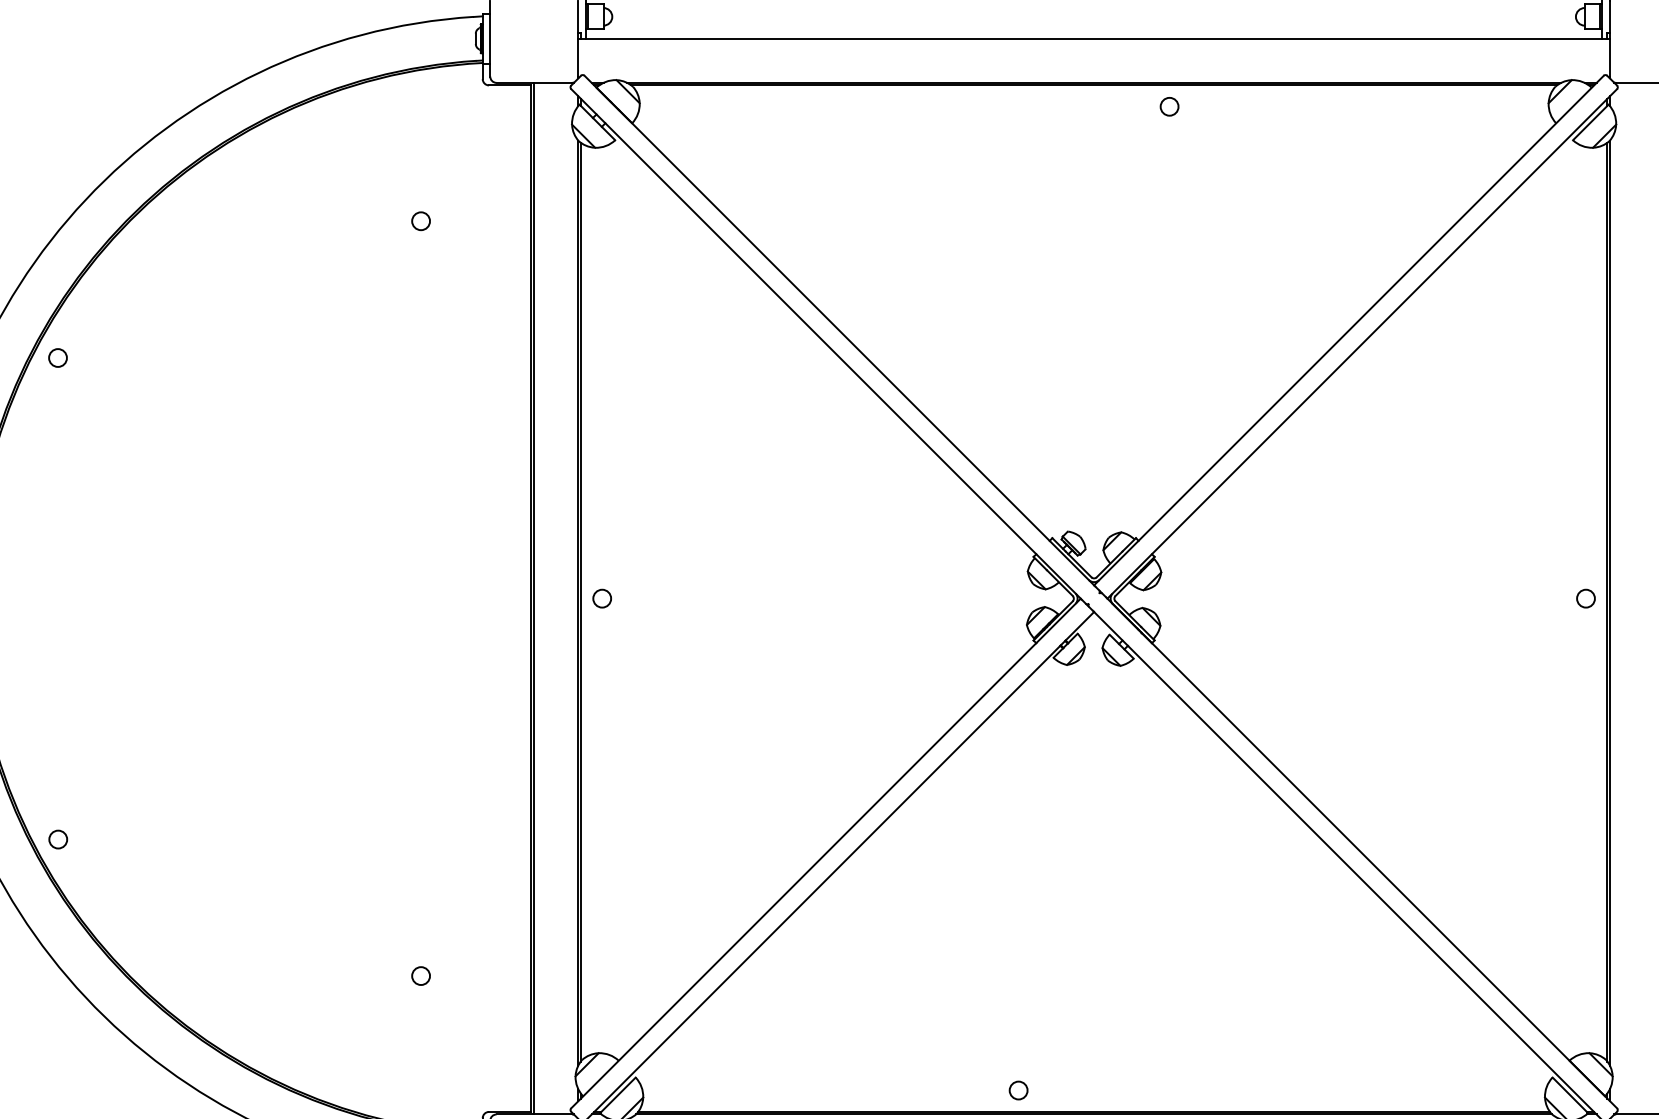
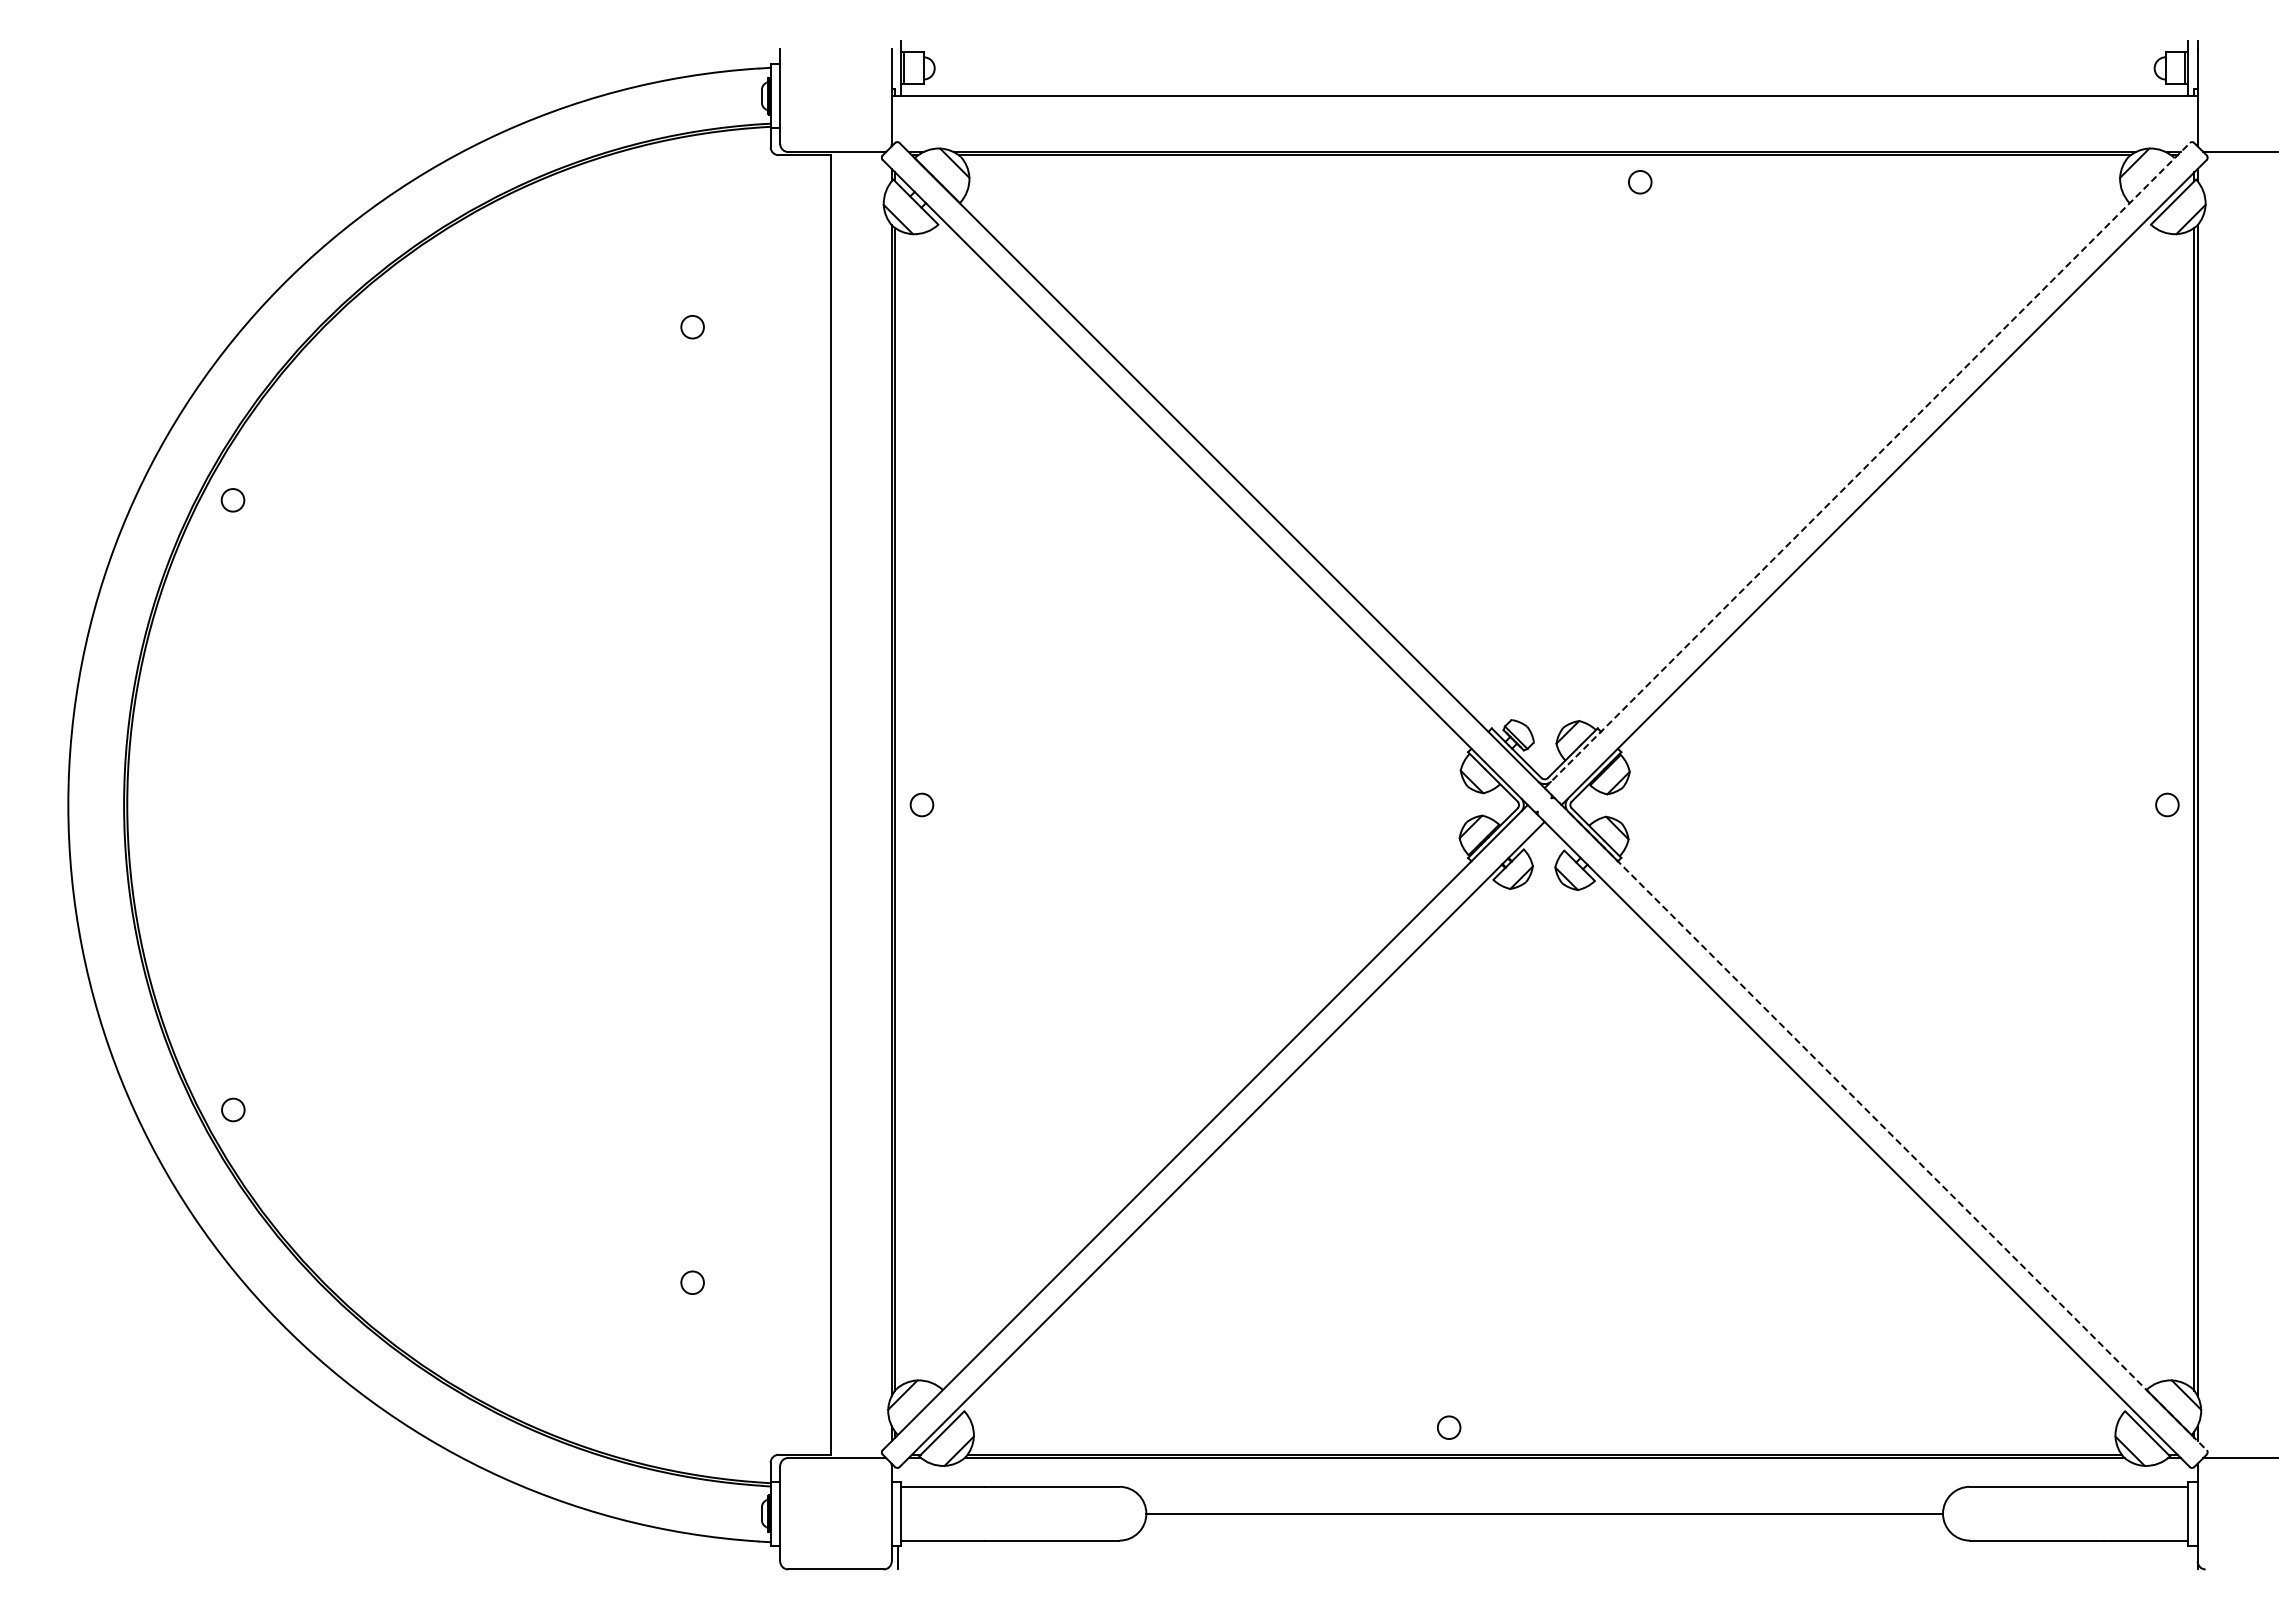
line: (1349, 330) -> (1867, 465), solid -> dashed
line: (533, 598) -> (835, 804), removed
line: (1362, 853) -> (1884, 1127), solid -> dashed

